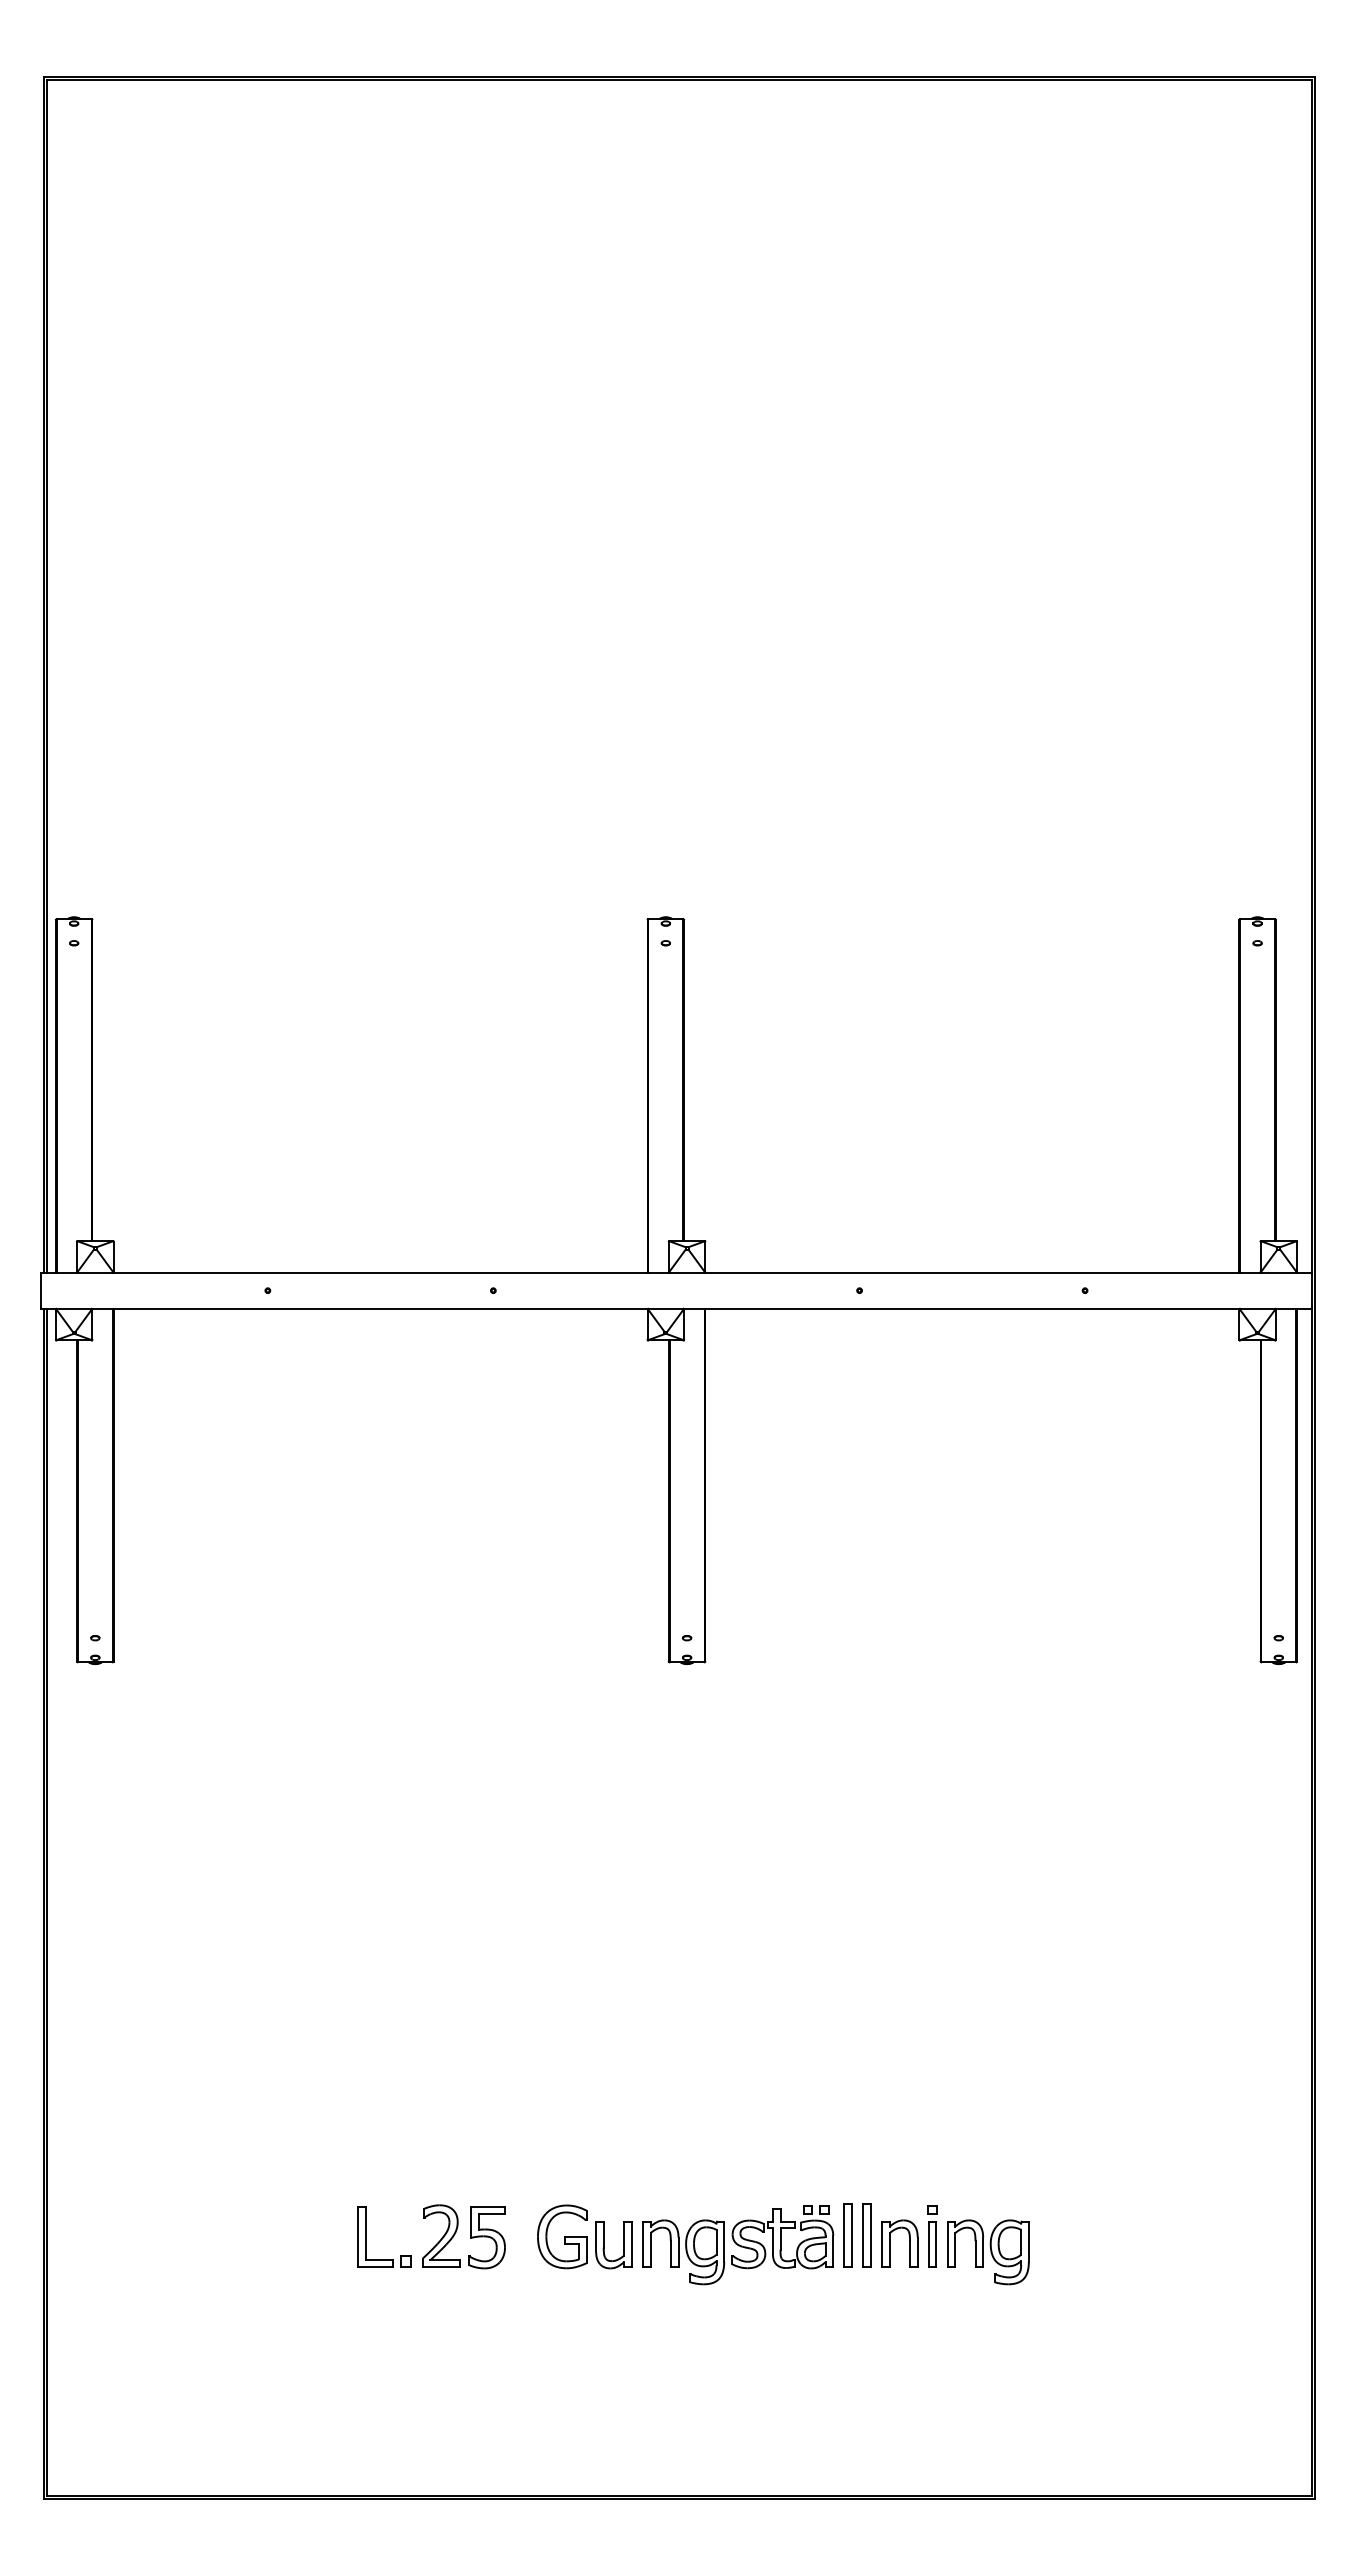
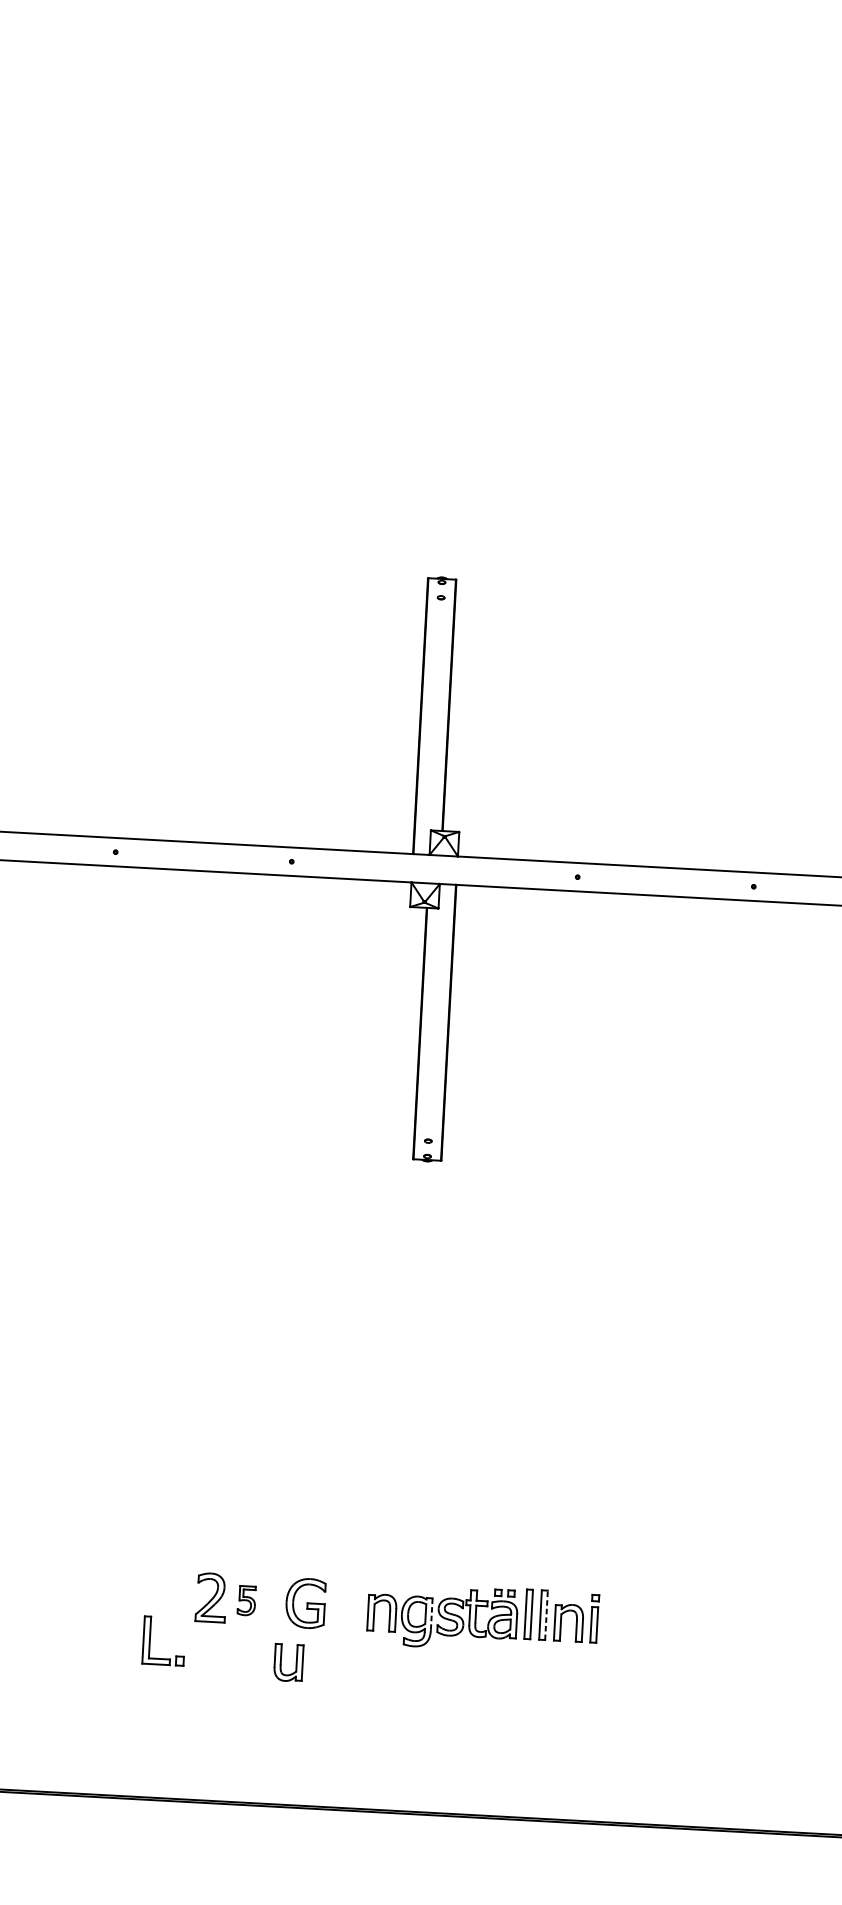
line: (870, 2235) -> (546, 1615), solid -> dashed
part: (366, 2236) -> (150, 1640), moved
part: (486, 2237) -> (246, 1600), size x0.6
line: (724, 2241) -> (432, 1613), solid -> dashed
part: (604, 2245) -> (281, 1662), moved
part: (988, 2252) -> (637, 1633), removed

